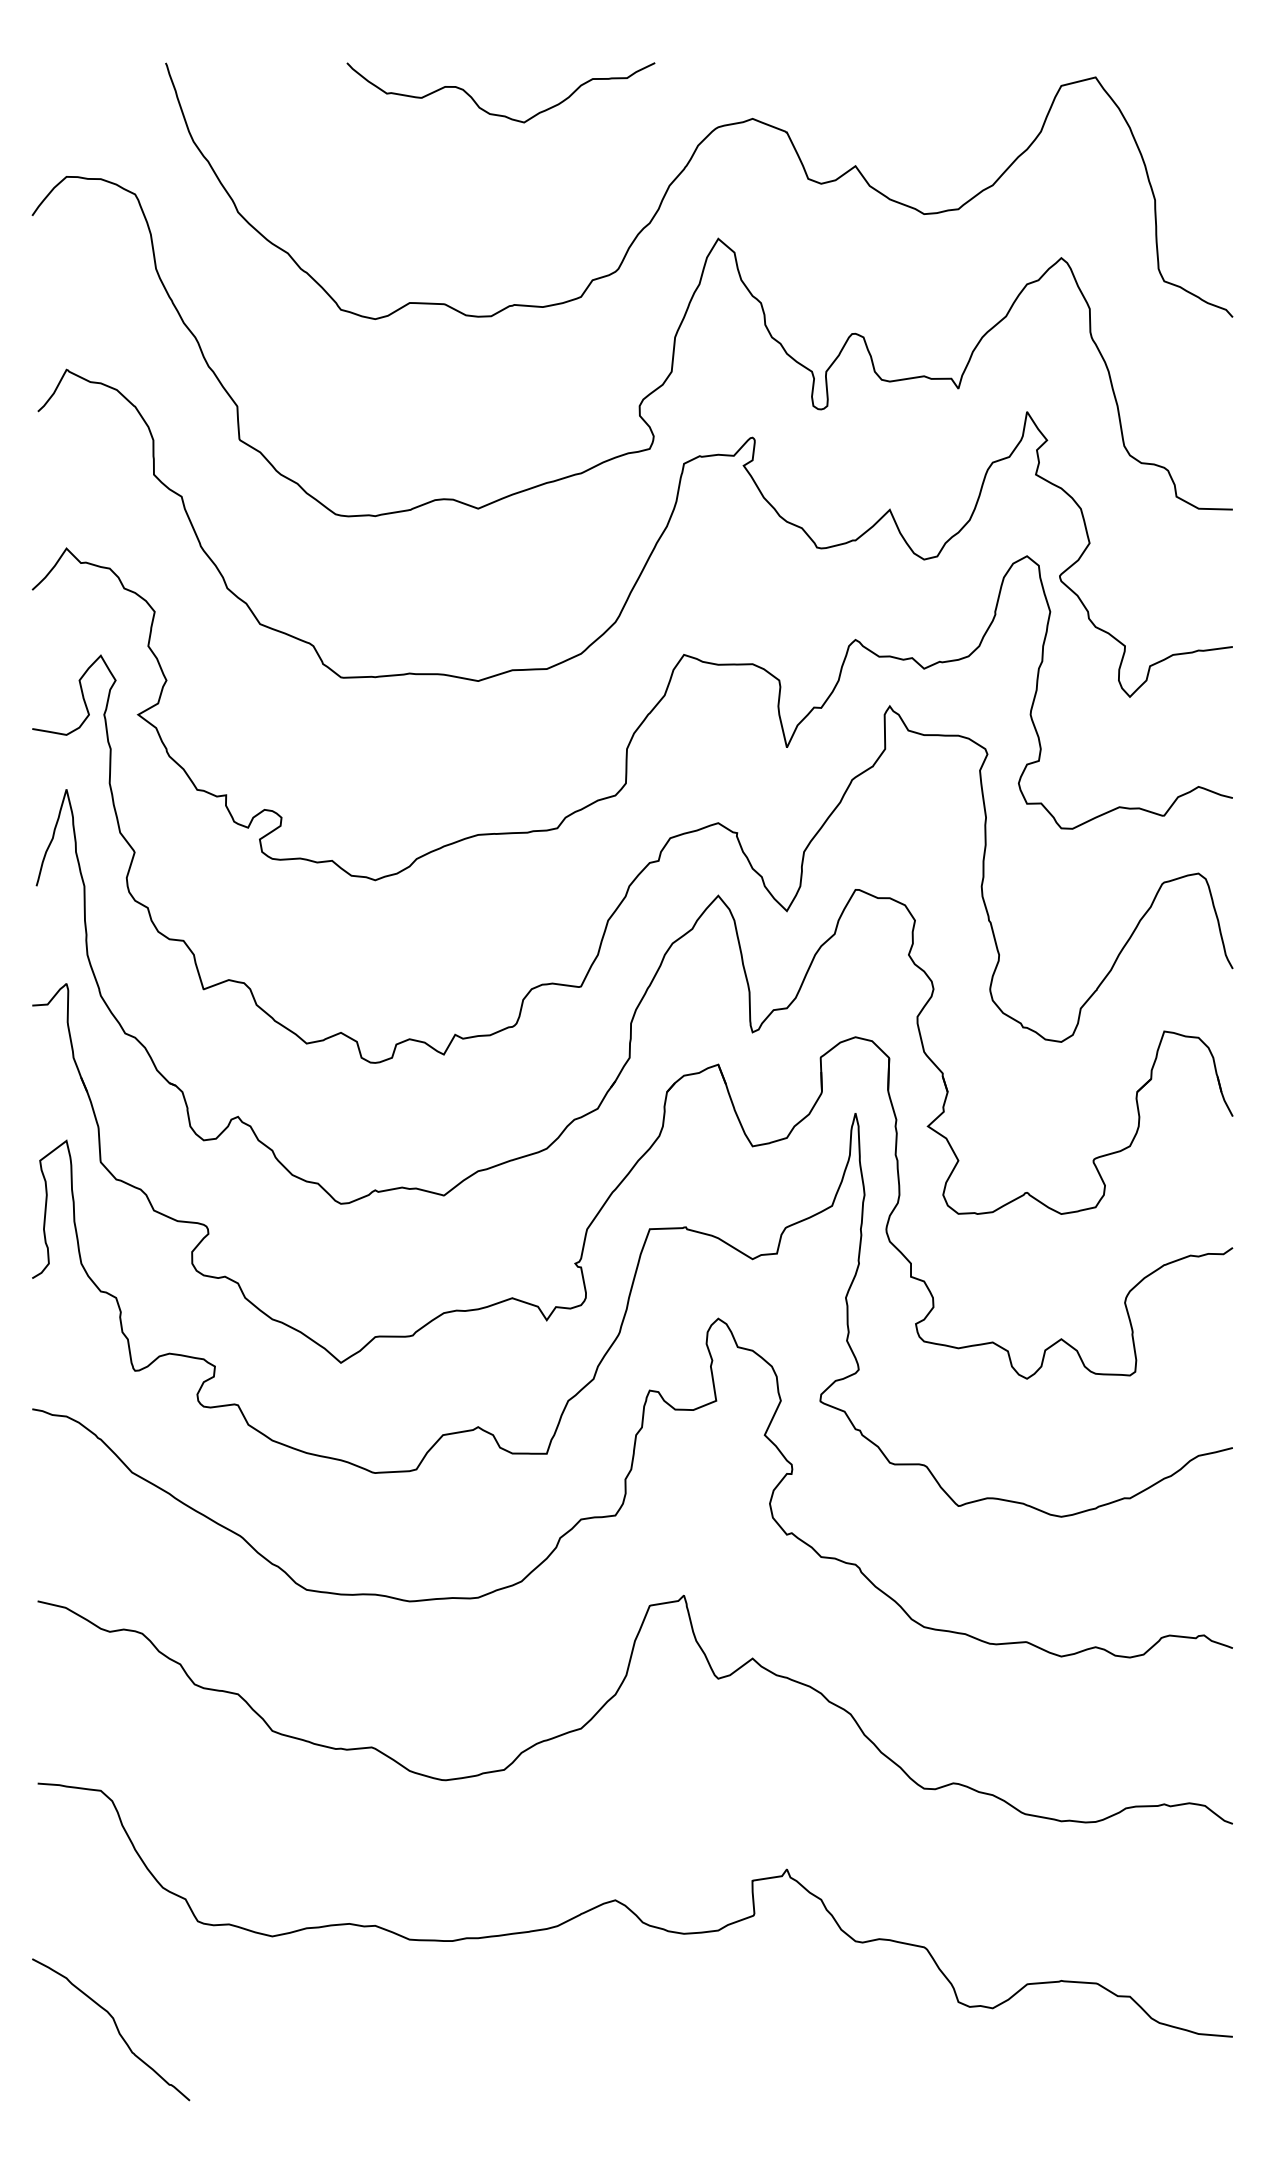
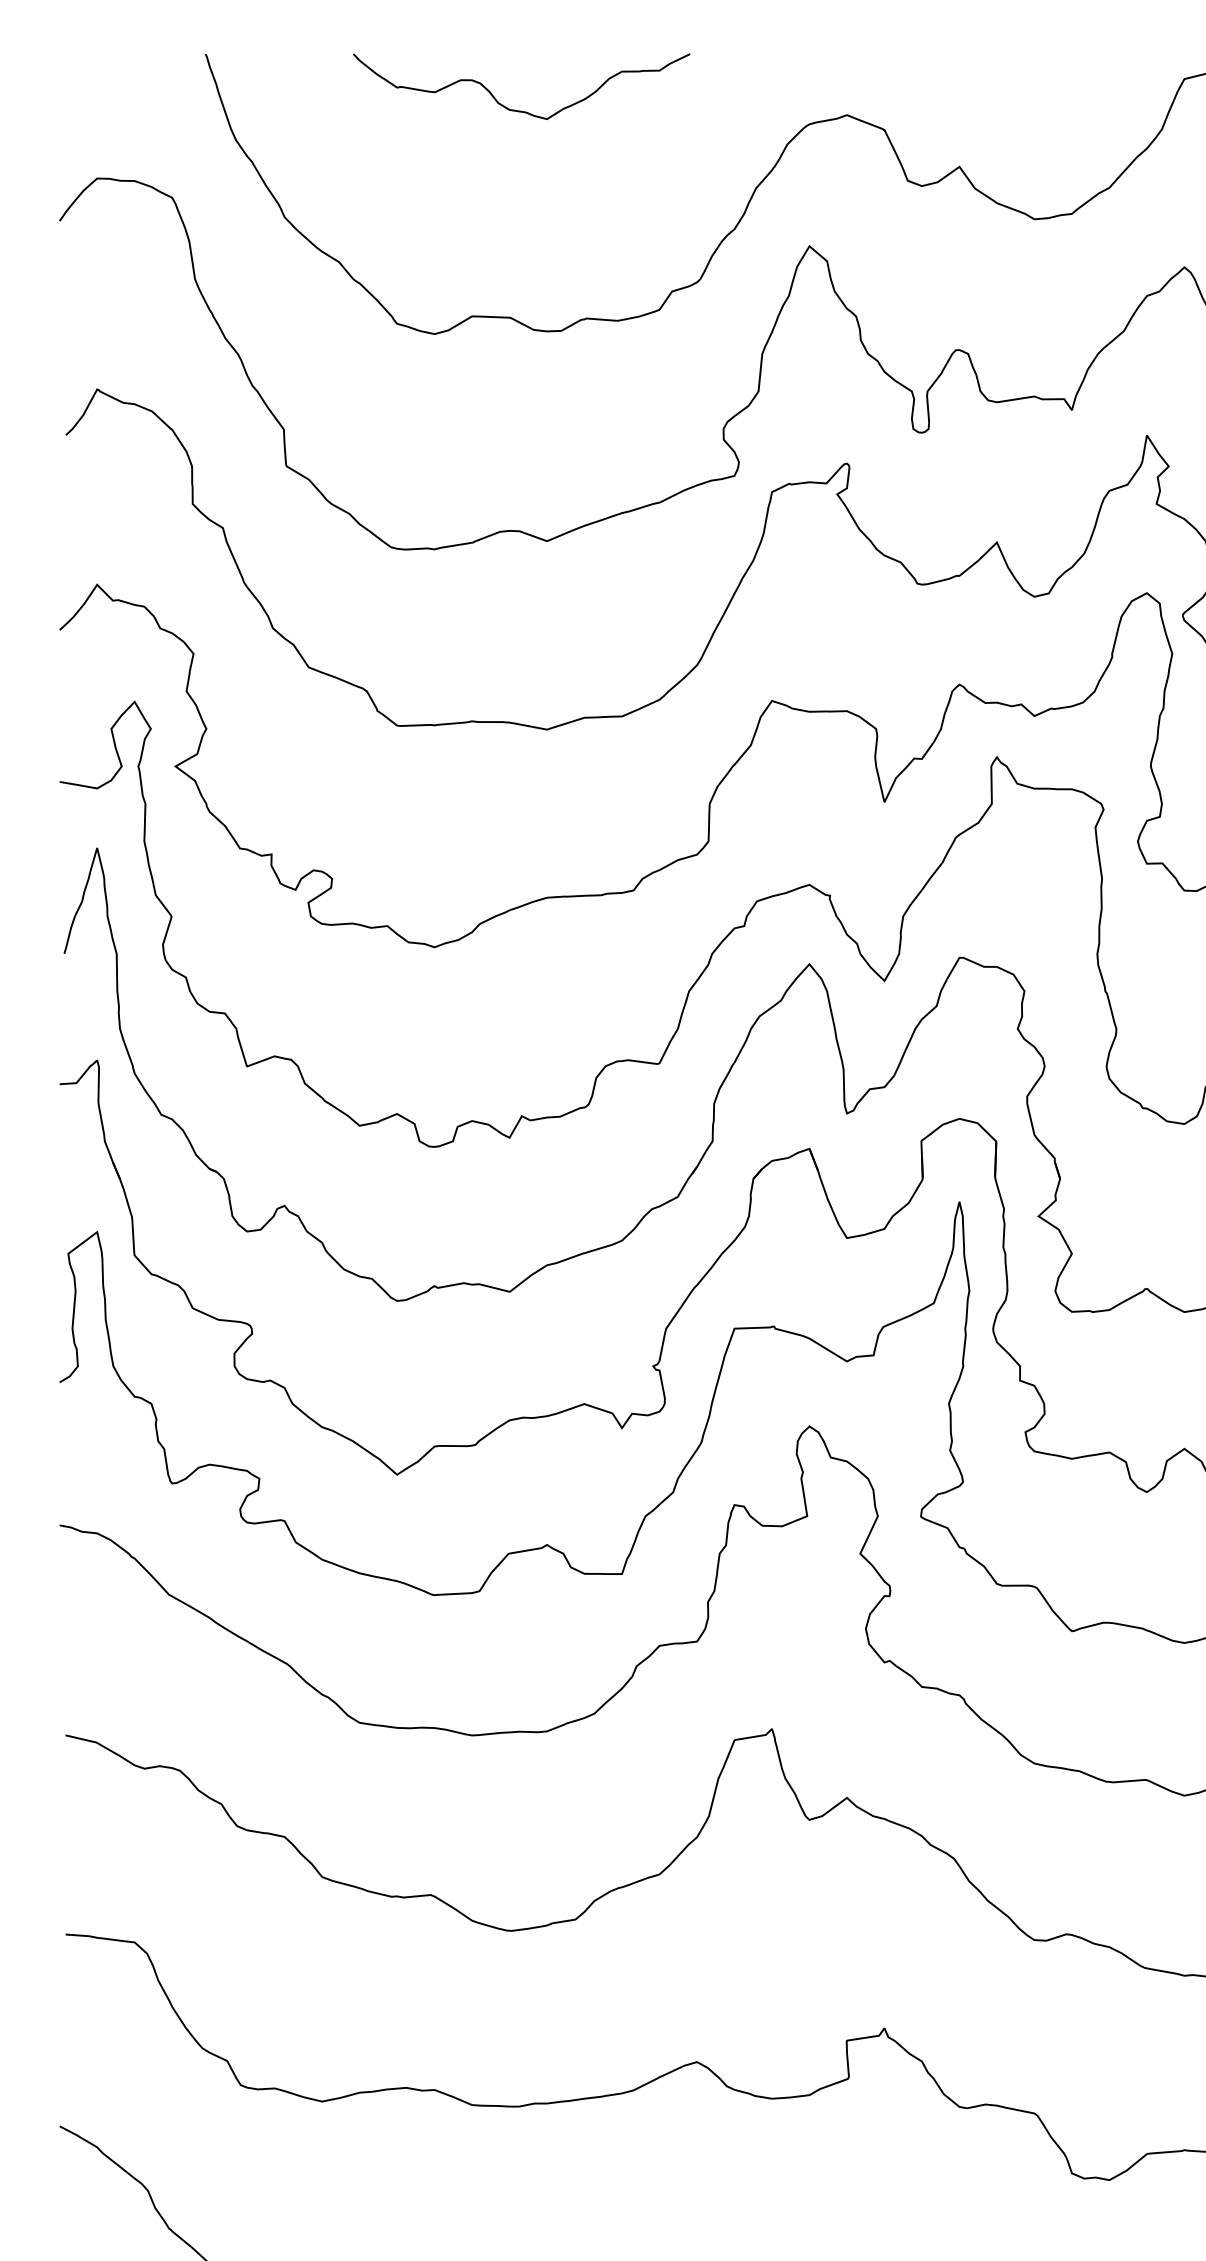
curve: (494, 113) -> (514, 109), moved

